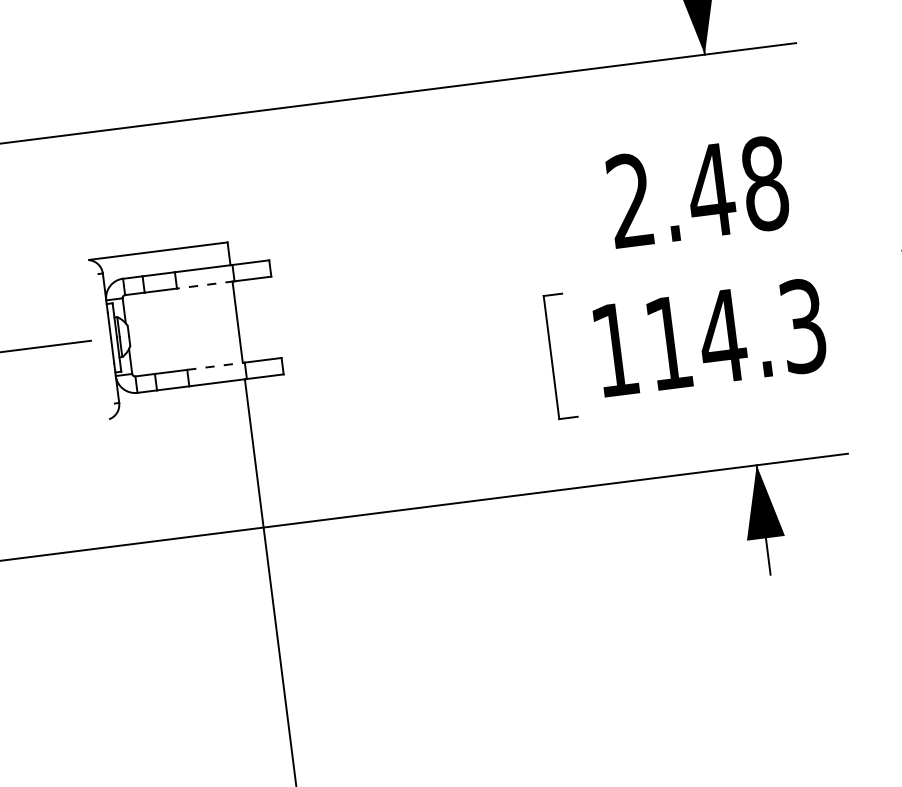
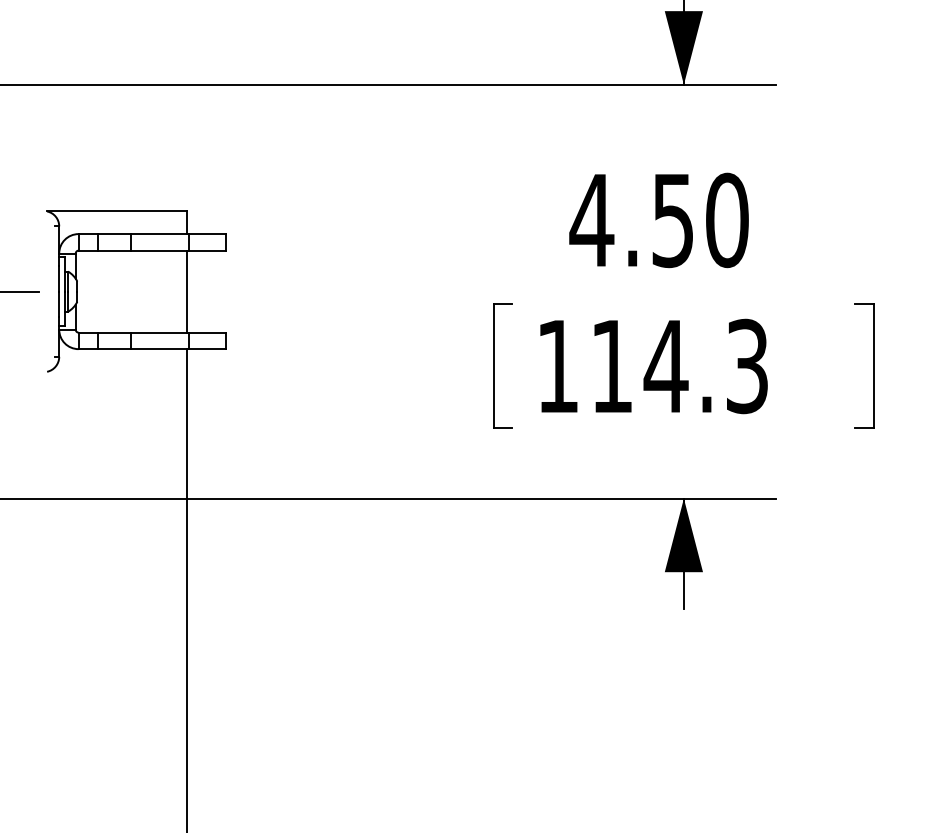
text: (696, 192) -> (658, 220), 2.48 -> 4.50
line: (205, 284) -> (159, 250), dashed -> solid
line: (216, 366) -> (160, 332), dashed -> solid

